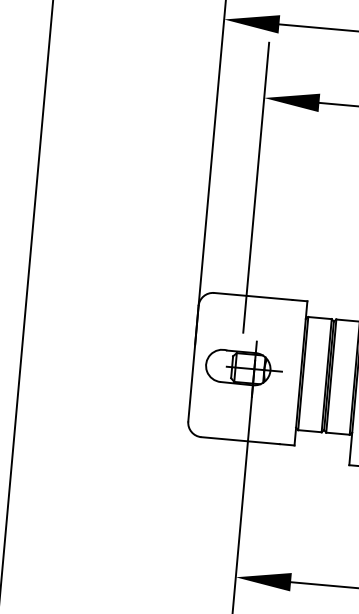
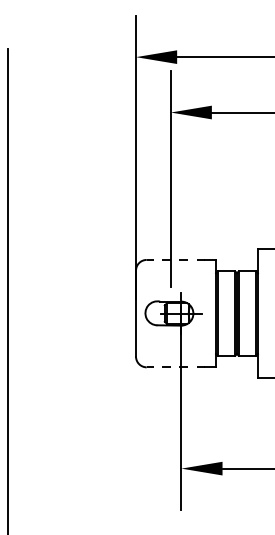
line: (252, 295) -> (175, 259), solid -> dashed
line: (239, 440) -> (175, 367), solid -> dashed

